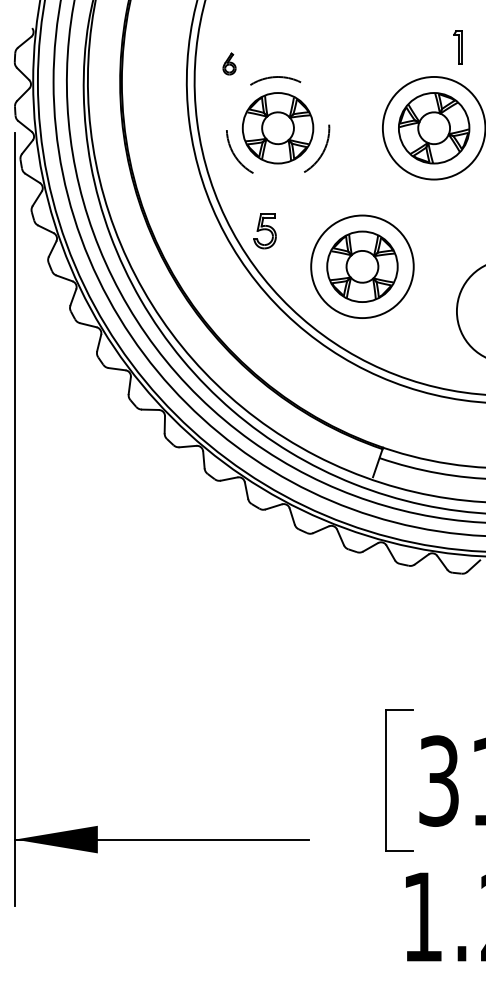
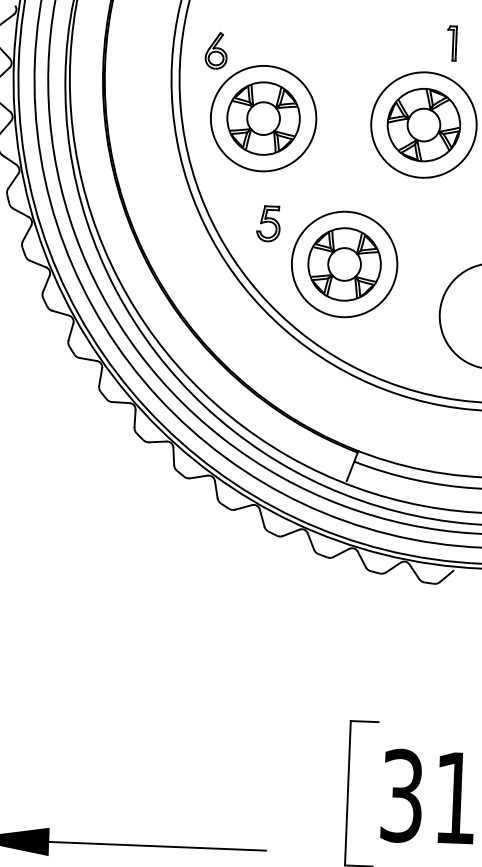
part: (229, 63) -> (216, 50), size x1.67
circle: (277, 127) -> (263, 117), dashed -> solid
part: (264, 231) -> (268, 224), moved

